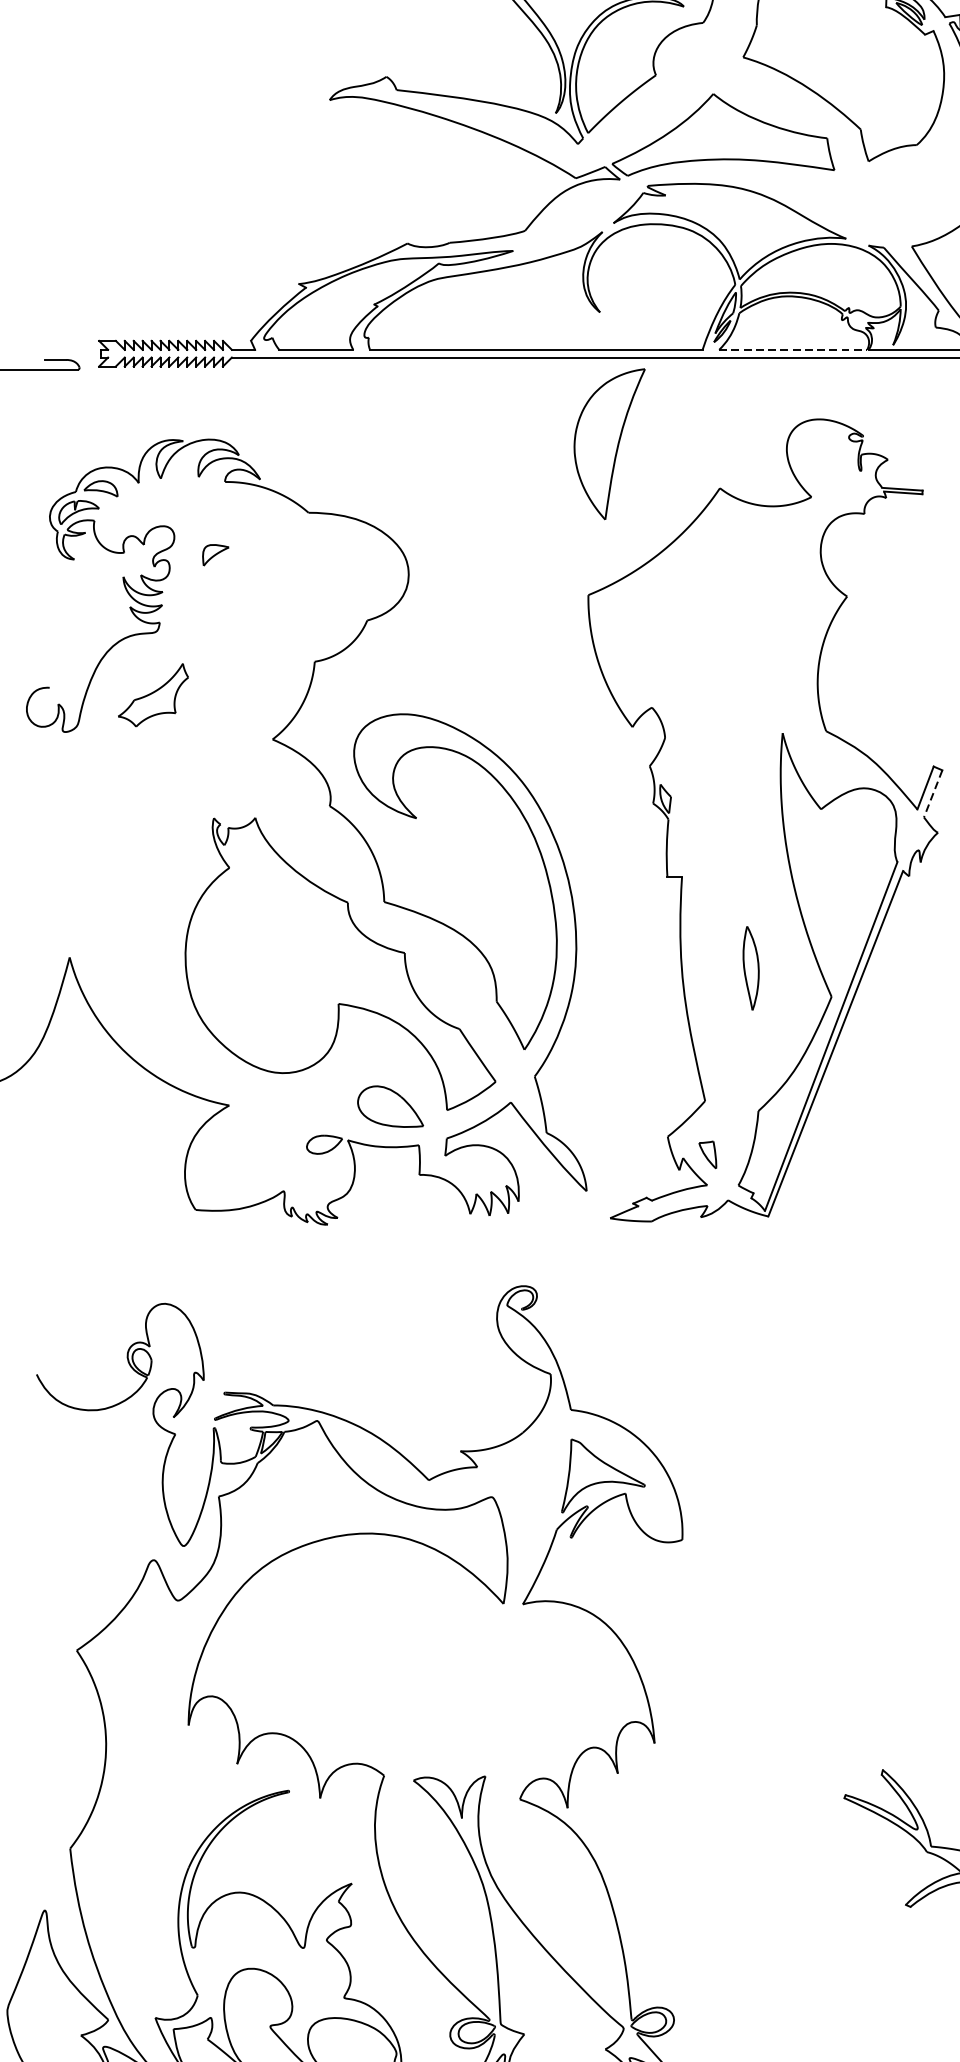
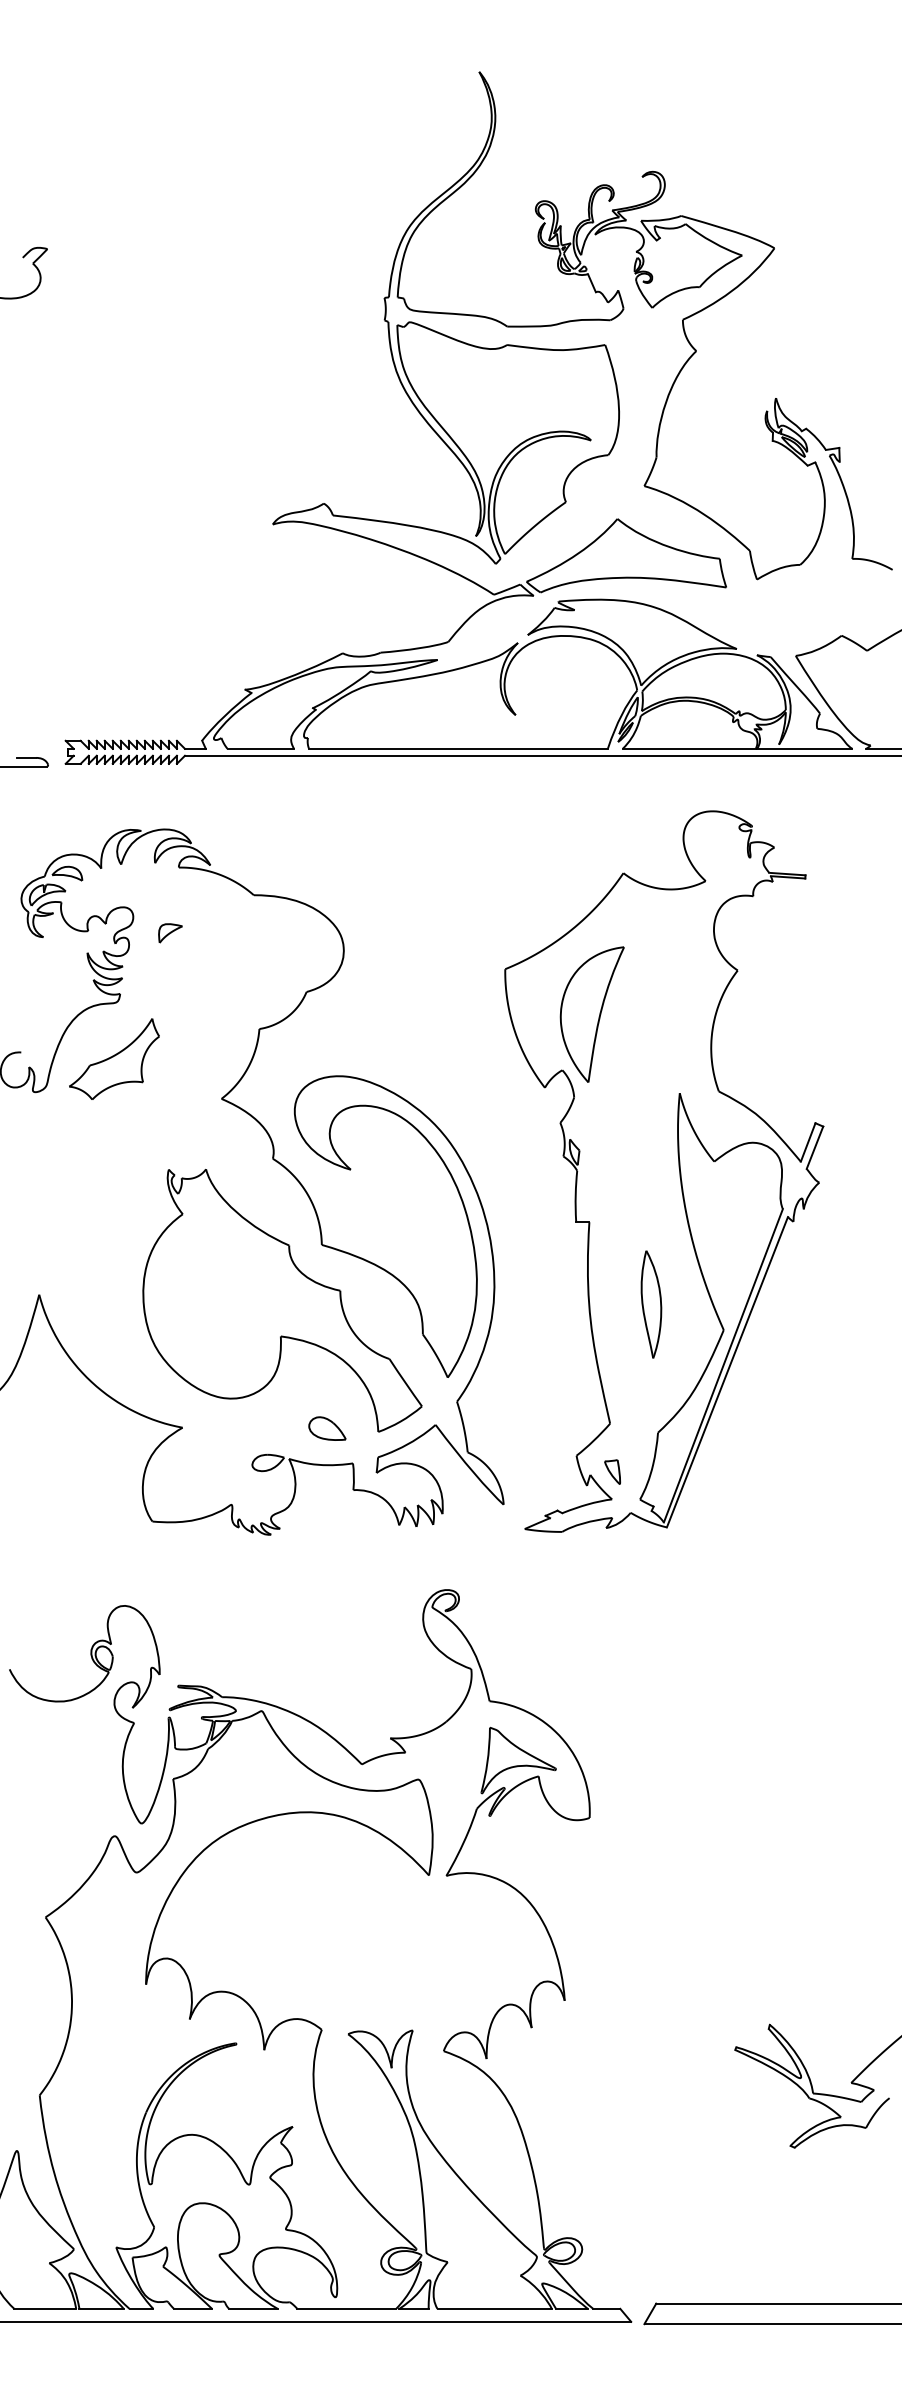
line: (793, 349) -> (689, 748), dashed -> solid
part: (608, 444) -> (591, 1014), moved
part: (153, 694) -> (114, 1058), size x1.43
line: (932, 793) -> (814, 1147), dashed -> solid
part: (751, 968) -> (651, 1304), size x1.43
part: (390, 1106) -> (327, 1428), size x0.62

